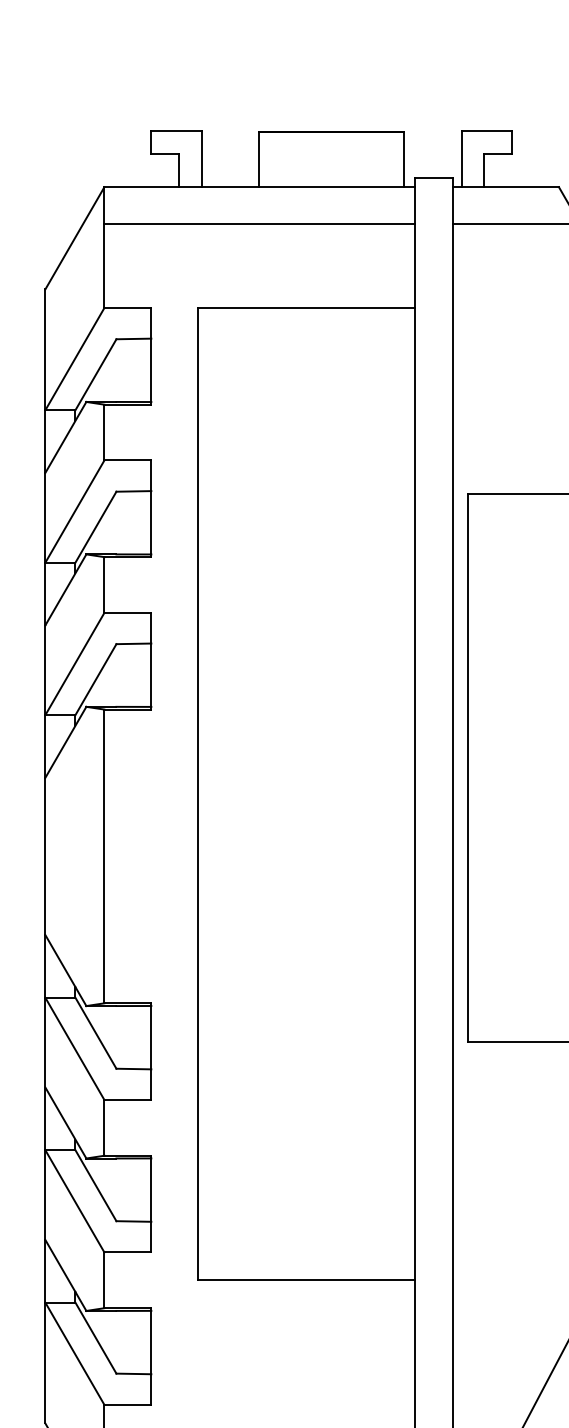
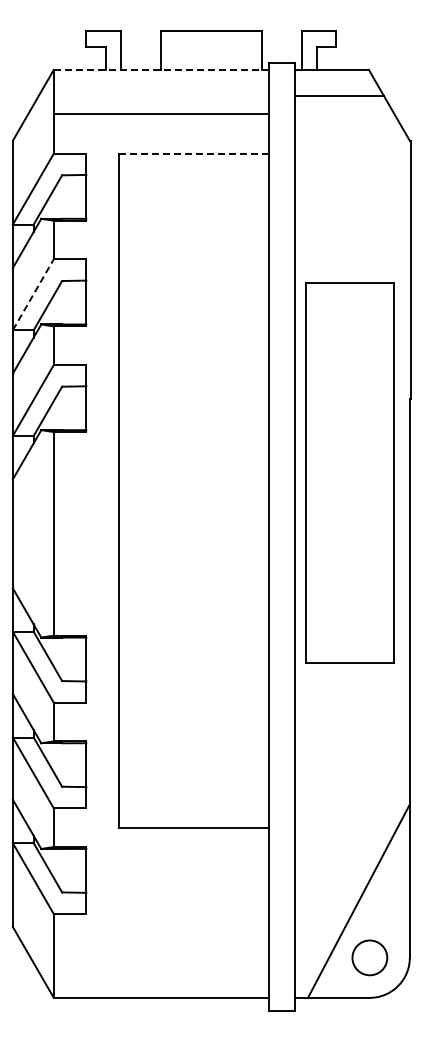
line: (259, 186) -> (161, 69), solid -> dashed
line: (259, 224) -> (161, 113), moved
line: (307, 307) -> (194, 153), solid -> dashed
line: (75, 511) -> (33, 294), solid -> dashed

